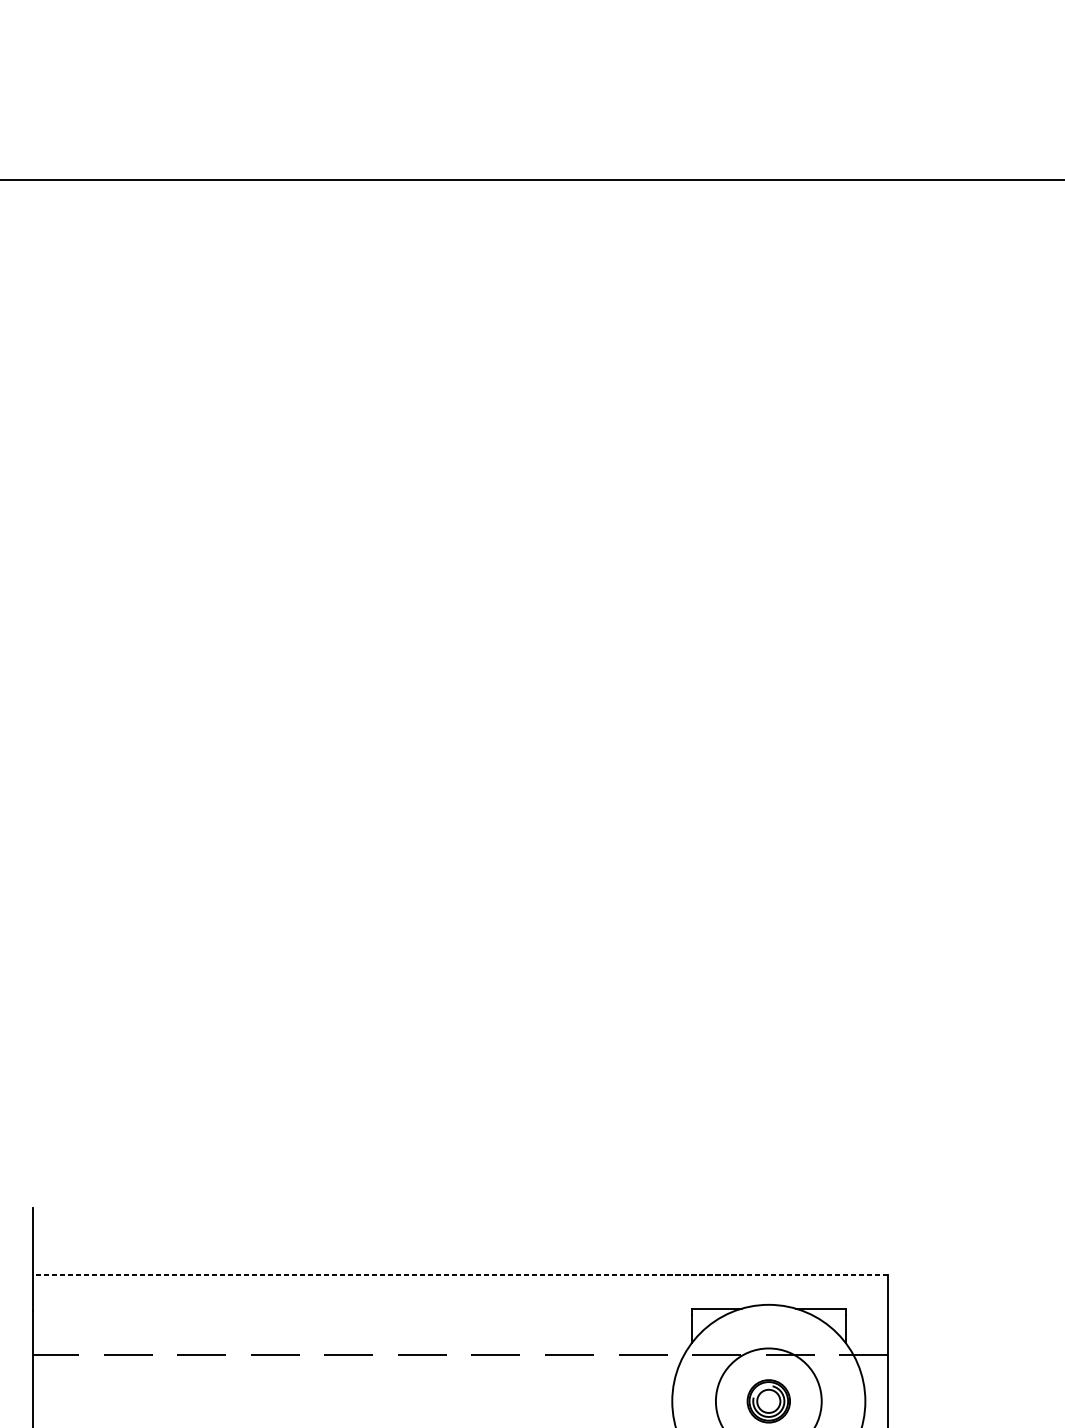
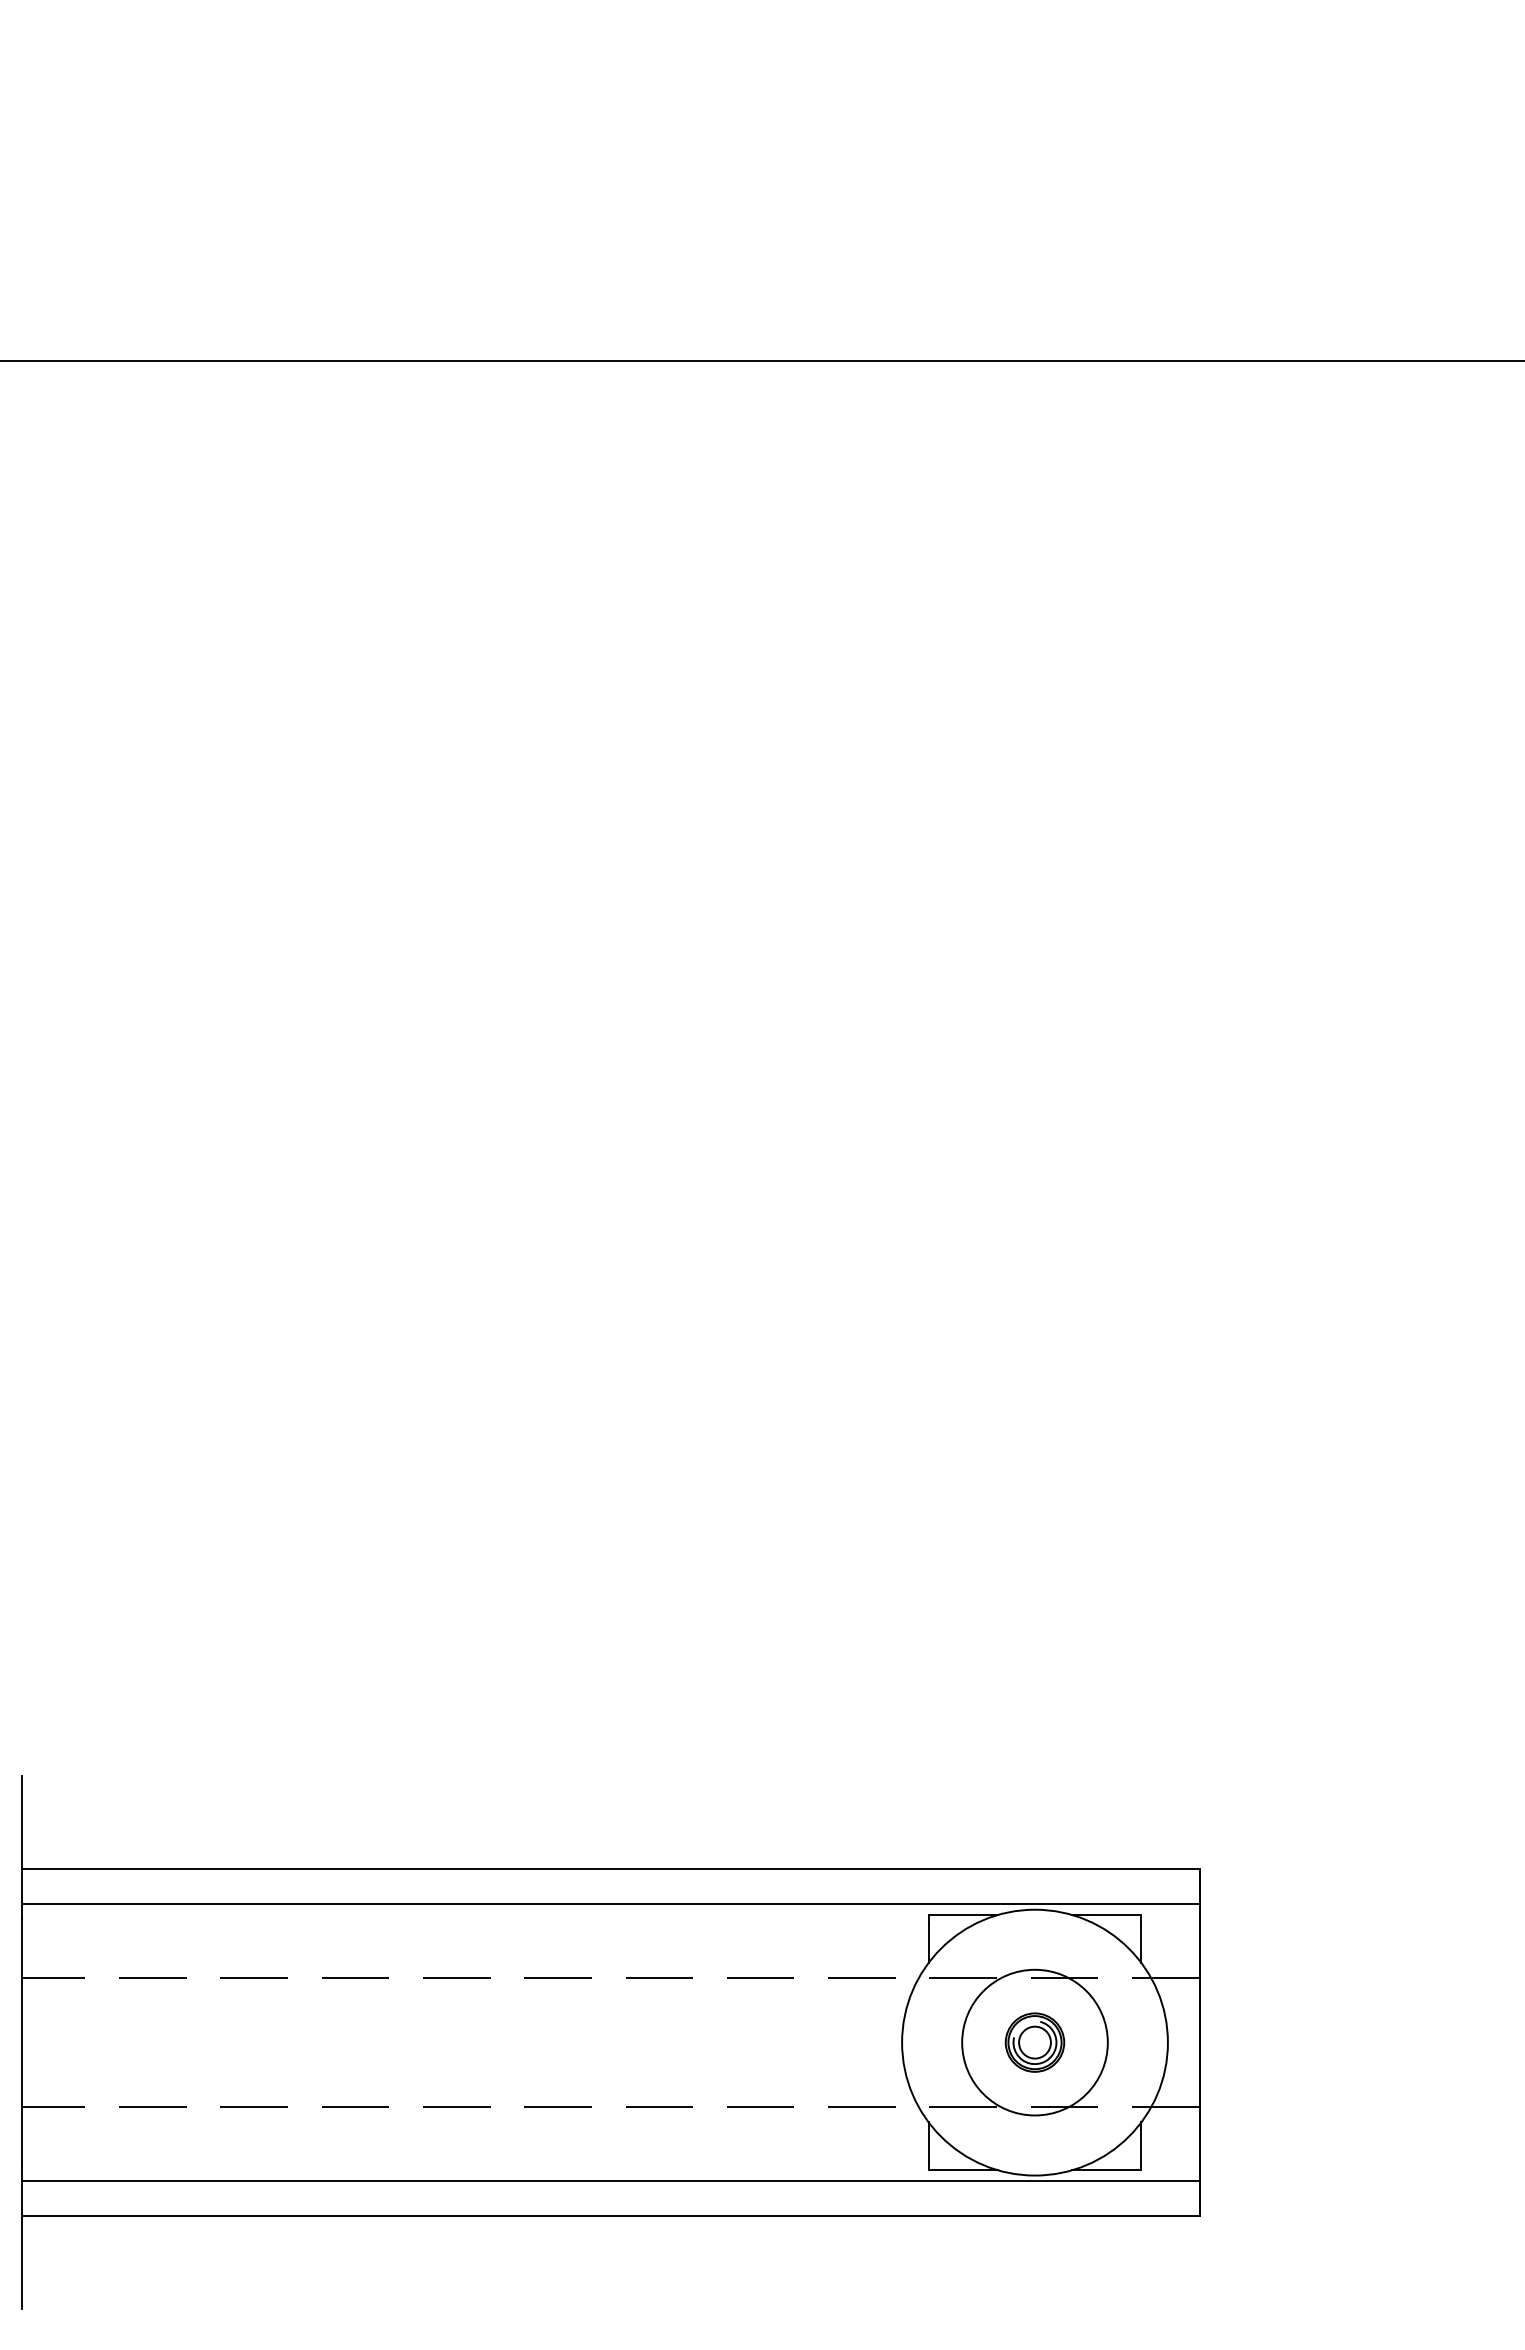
line: (460, 1274) -> (610, 1868), dashed -> solid
line: (460, 1300) -> (610, 1903), added

